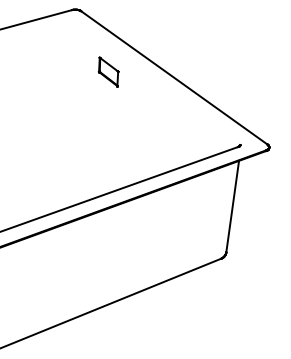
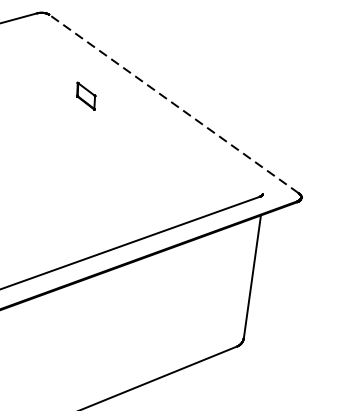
part: (108, 71) -> (85, 95), size x0.7
line: (173, 77) -> (173, 103), solid -> dashed

